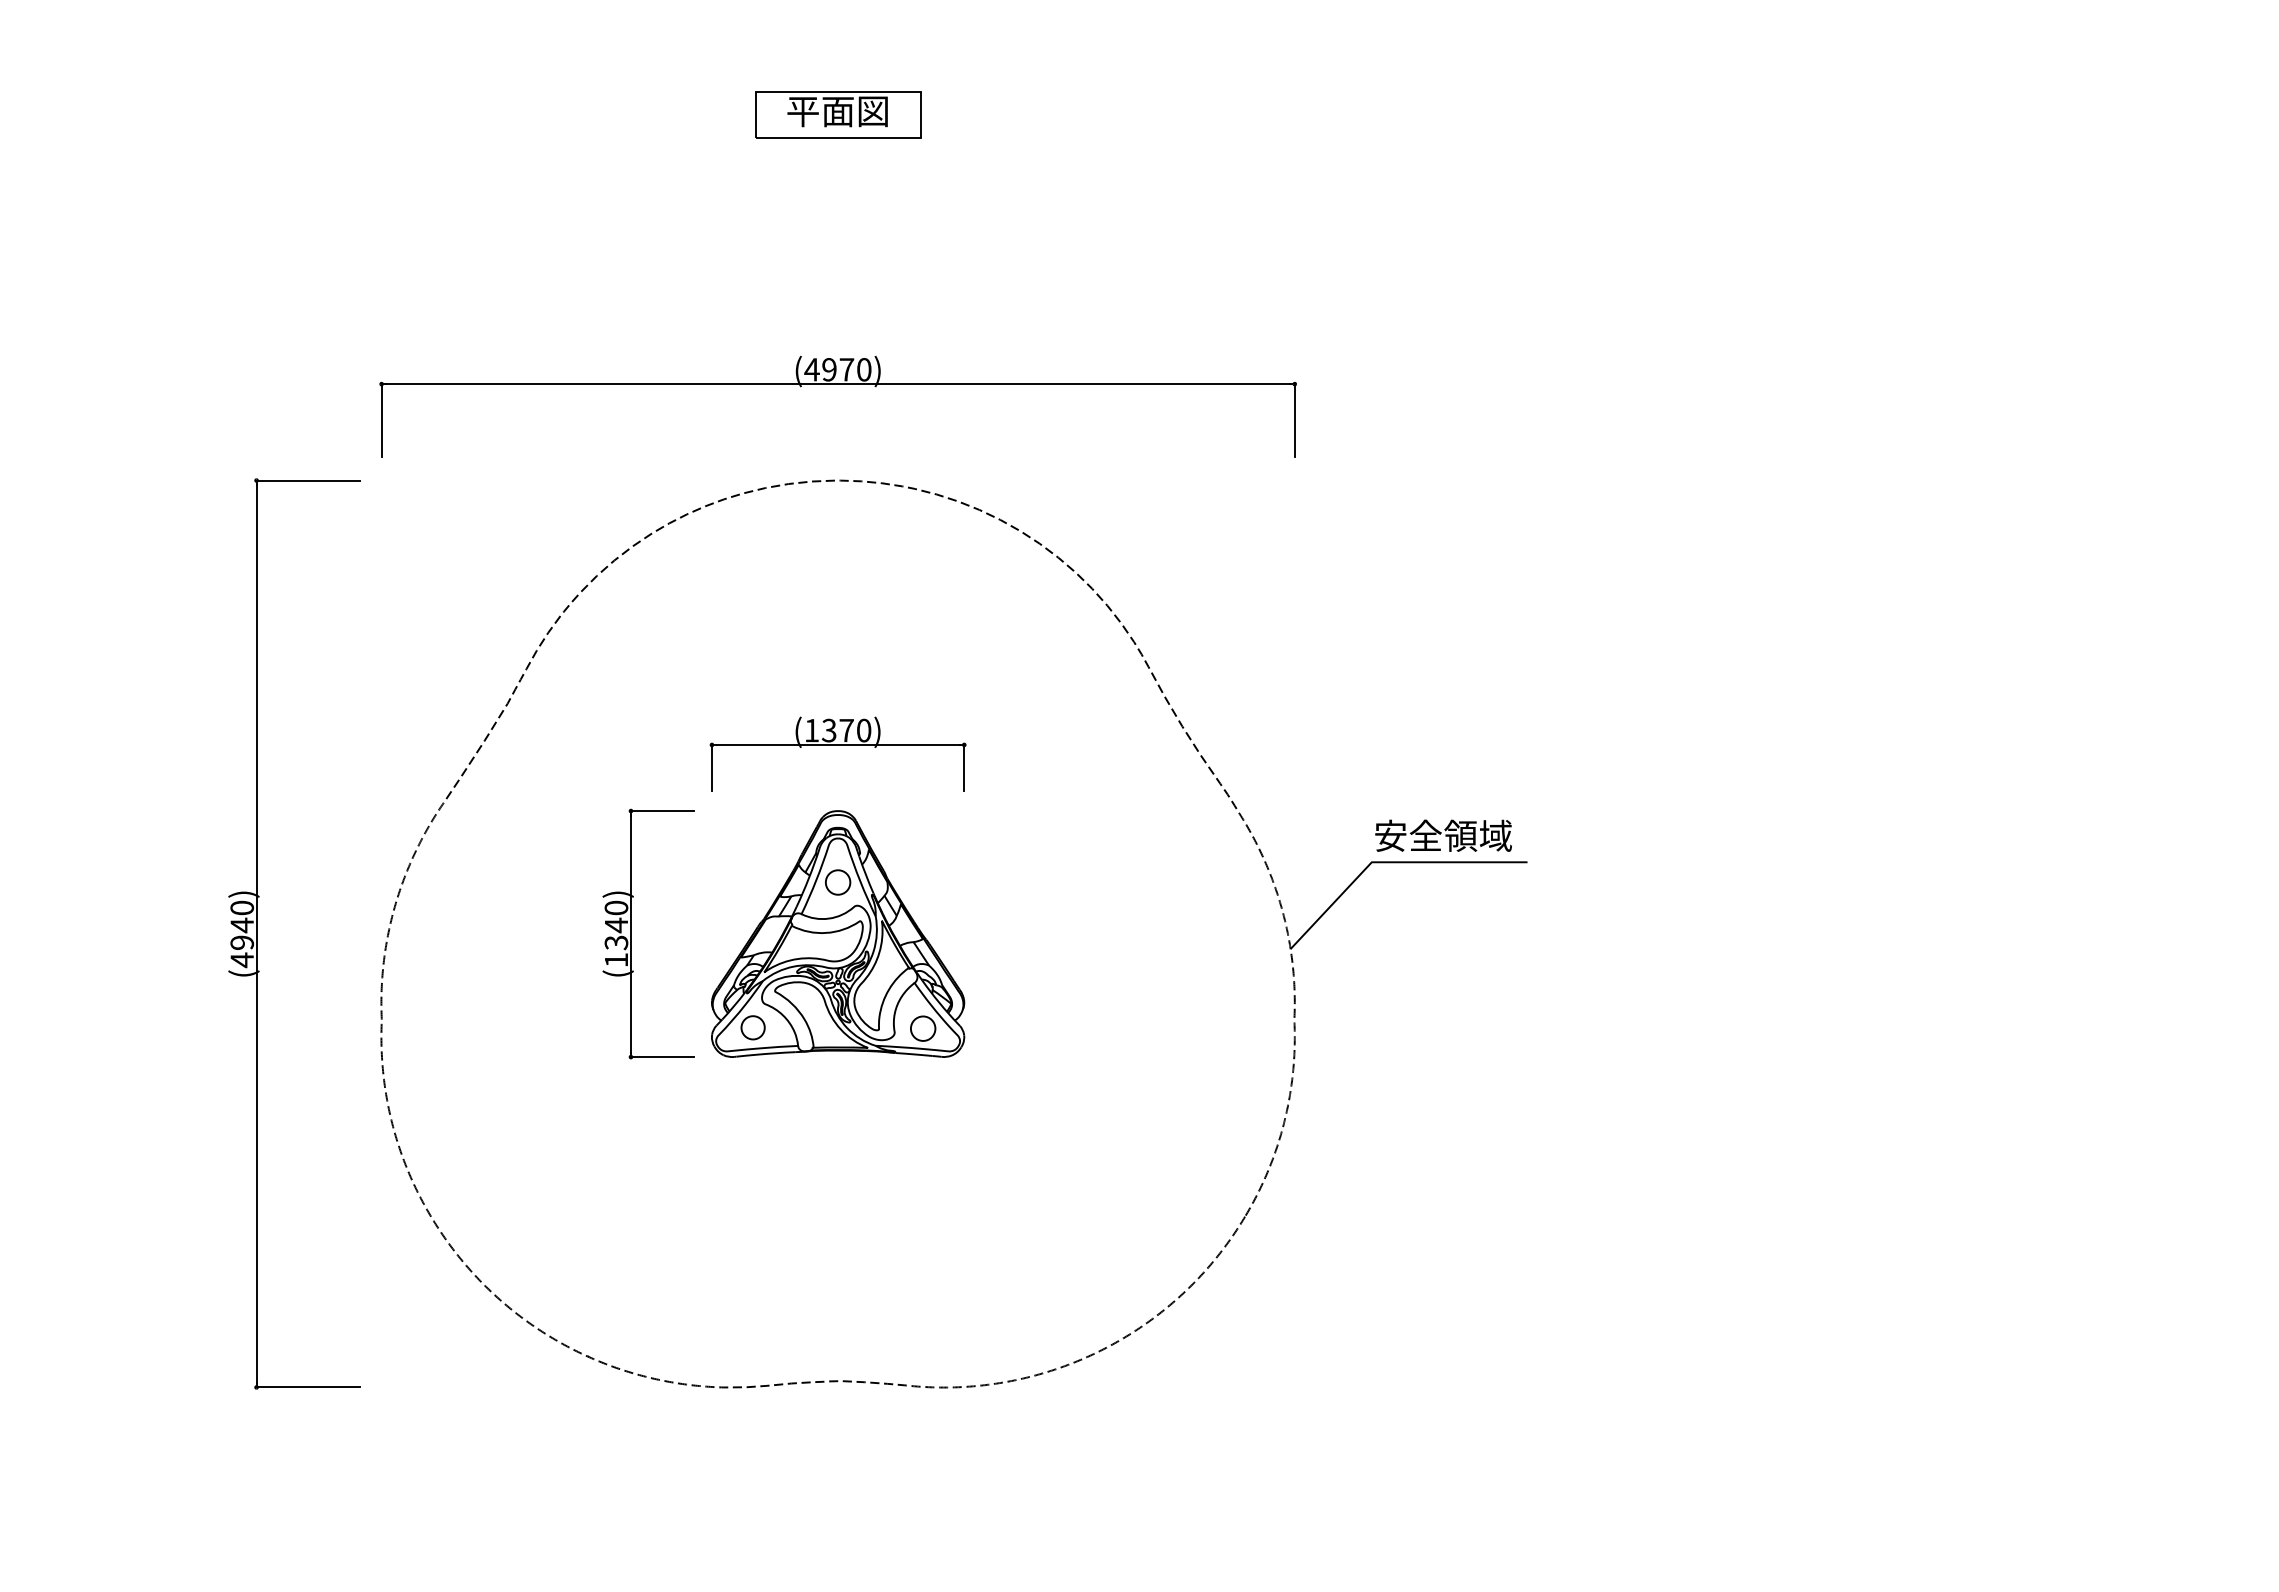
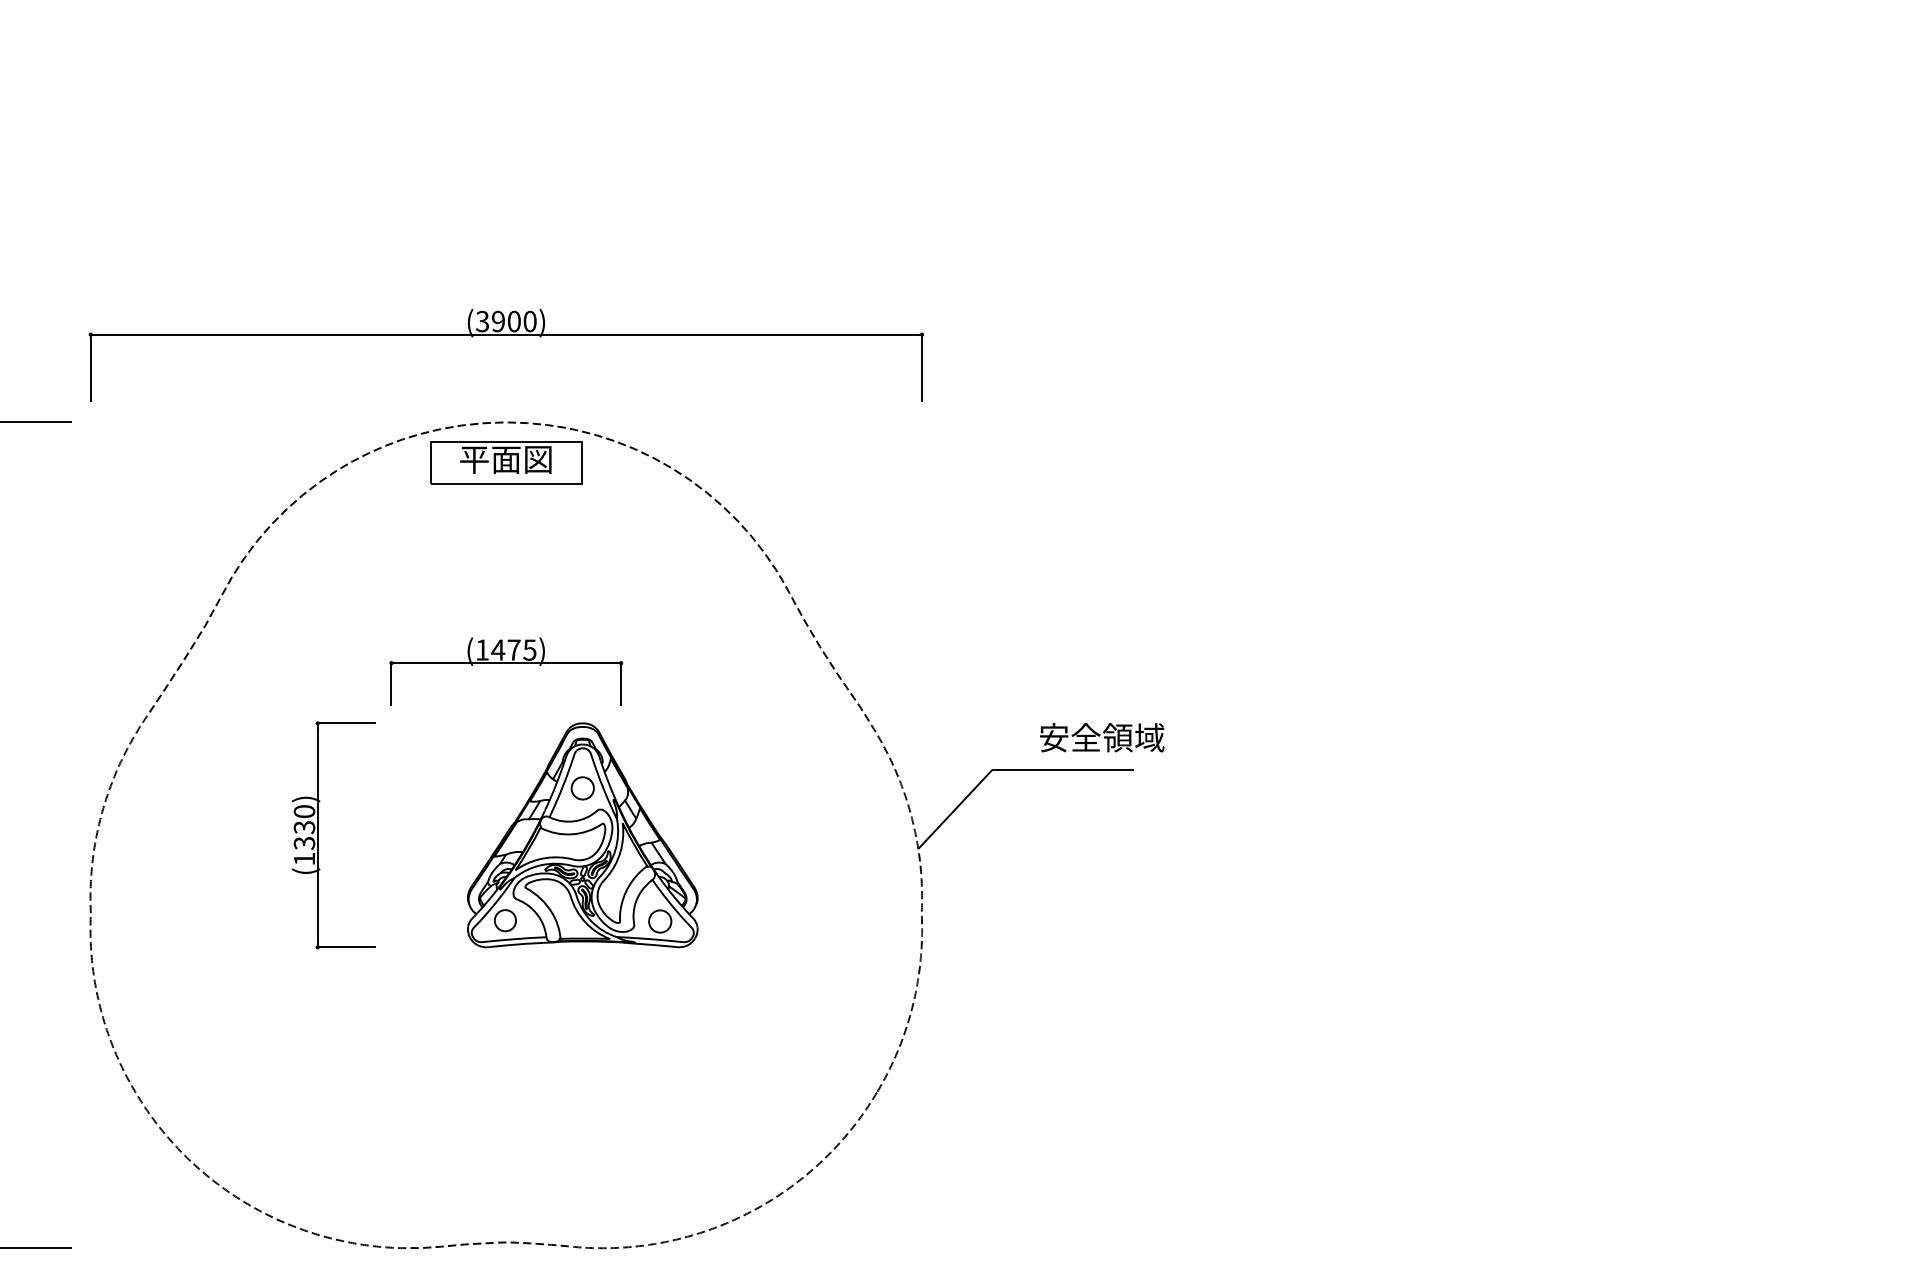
part: (838, 114) -> (506, 462), moved
text: (829, 369) -> (498, 321), (4970) -> (3900)
text: (846, 730) -> (513, 650), (1370) -> (1475)
text: (1443, 835) -> (1102, 737), moved
text: (616, 925) -> (304, 827), (1340) -> (1330)
part: (838, 933) -> (583, 834), moved

